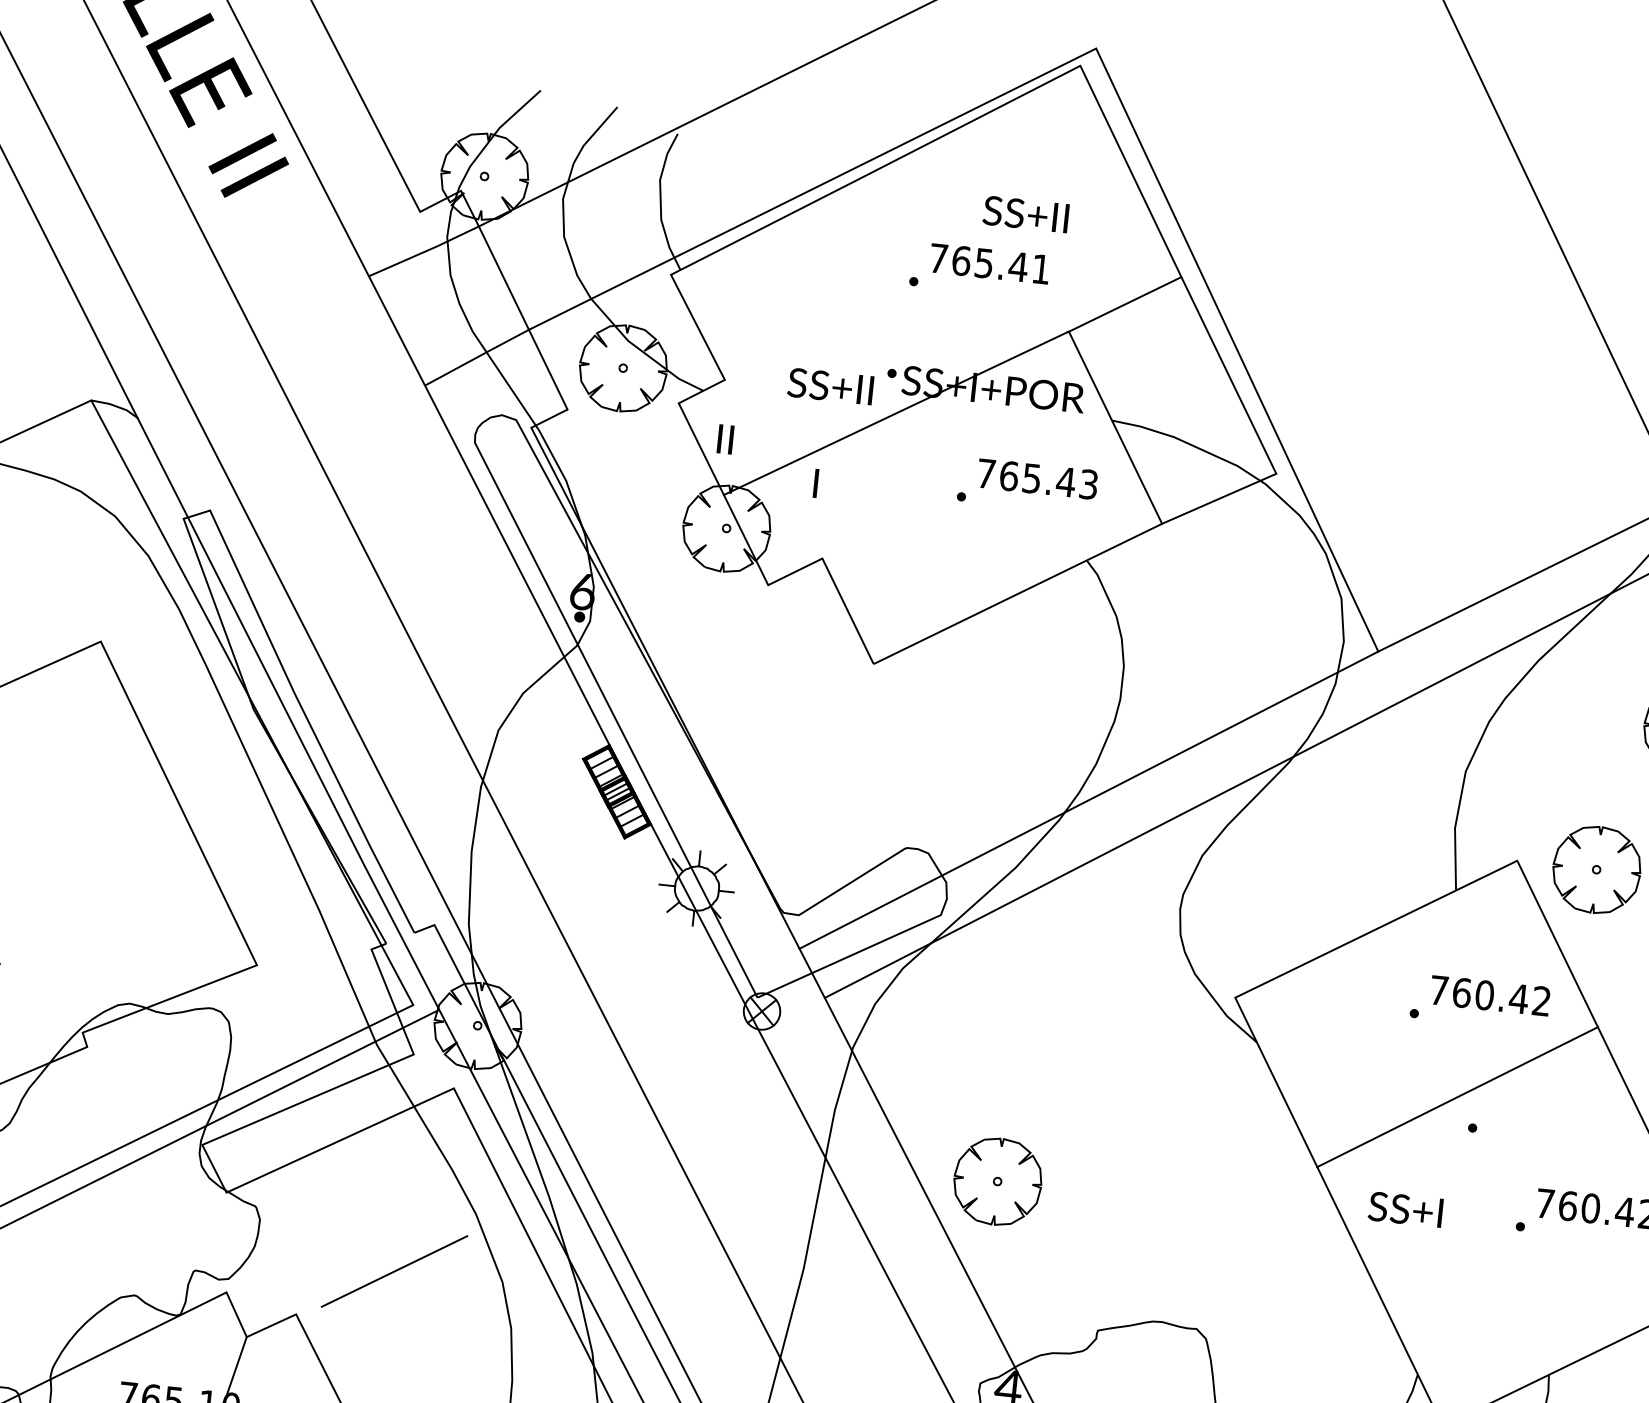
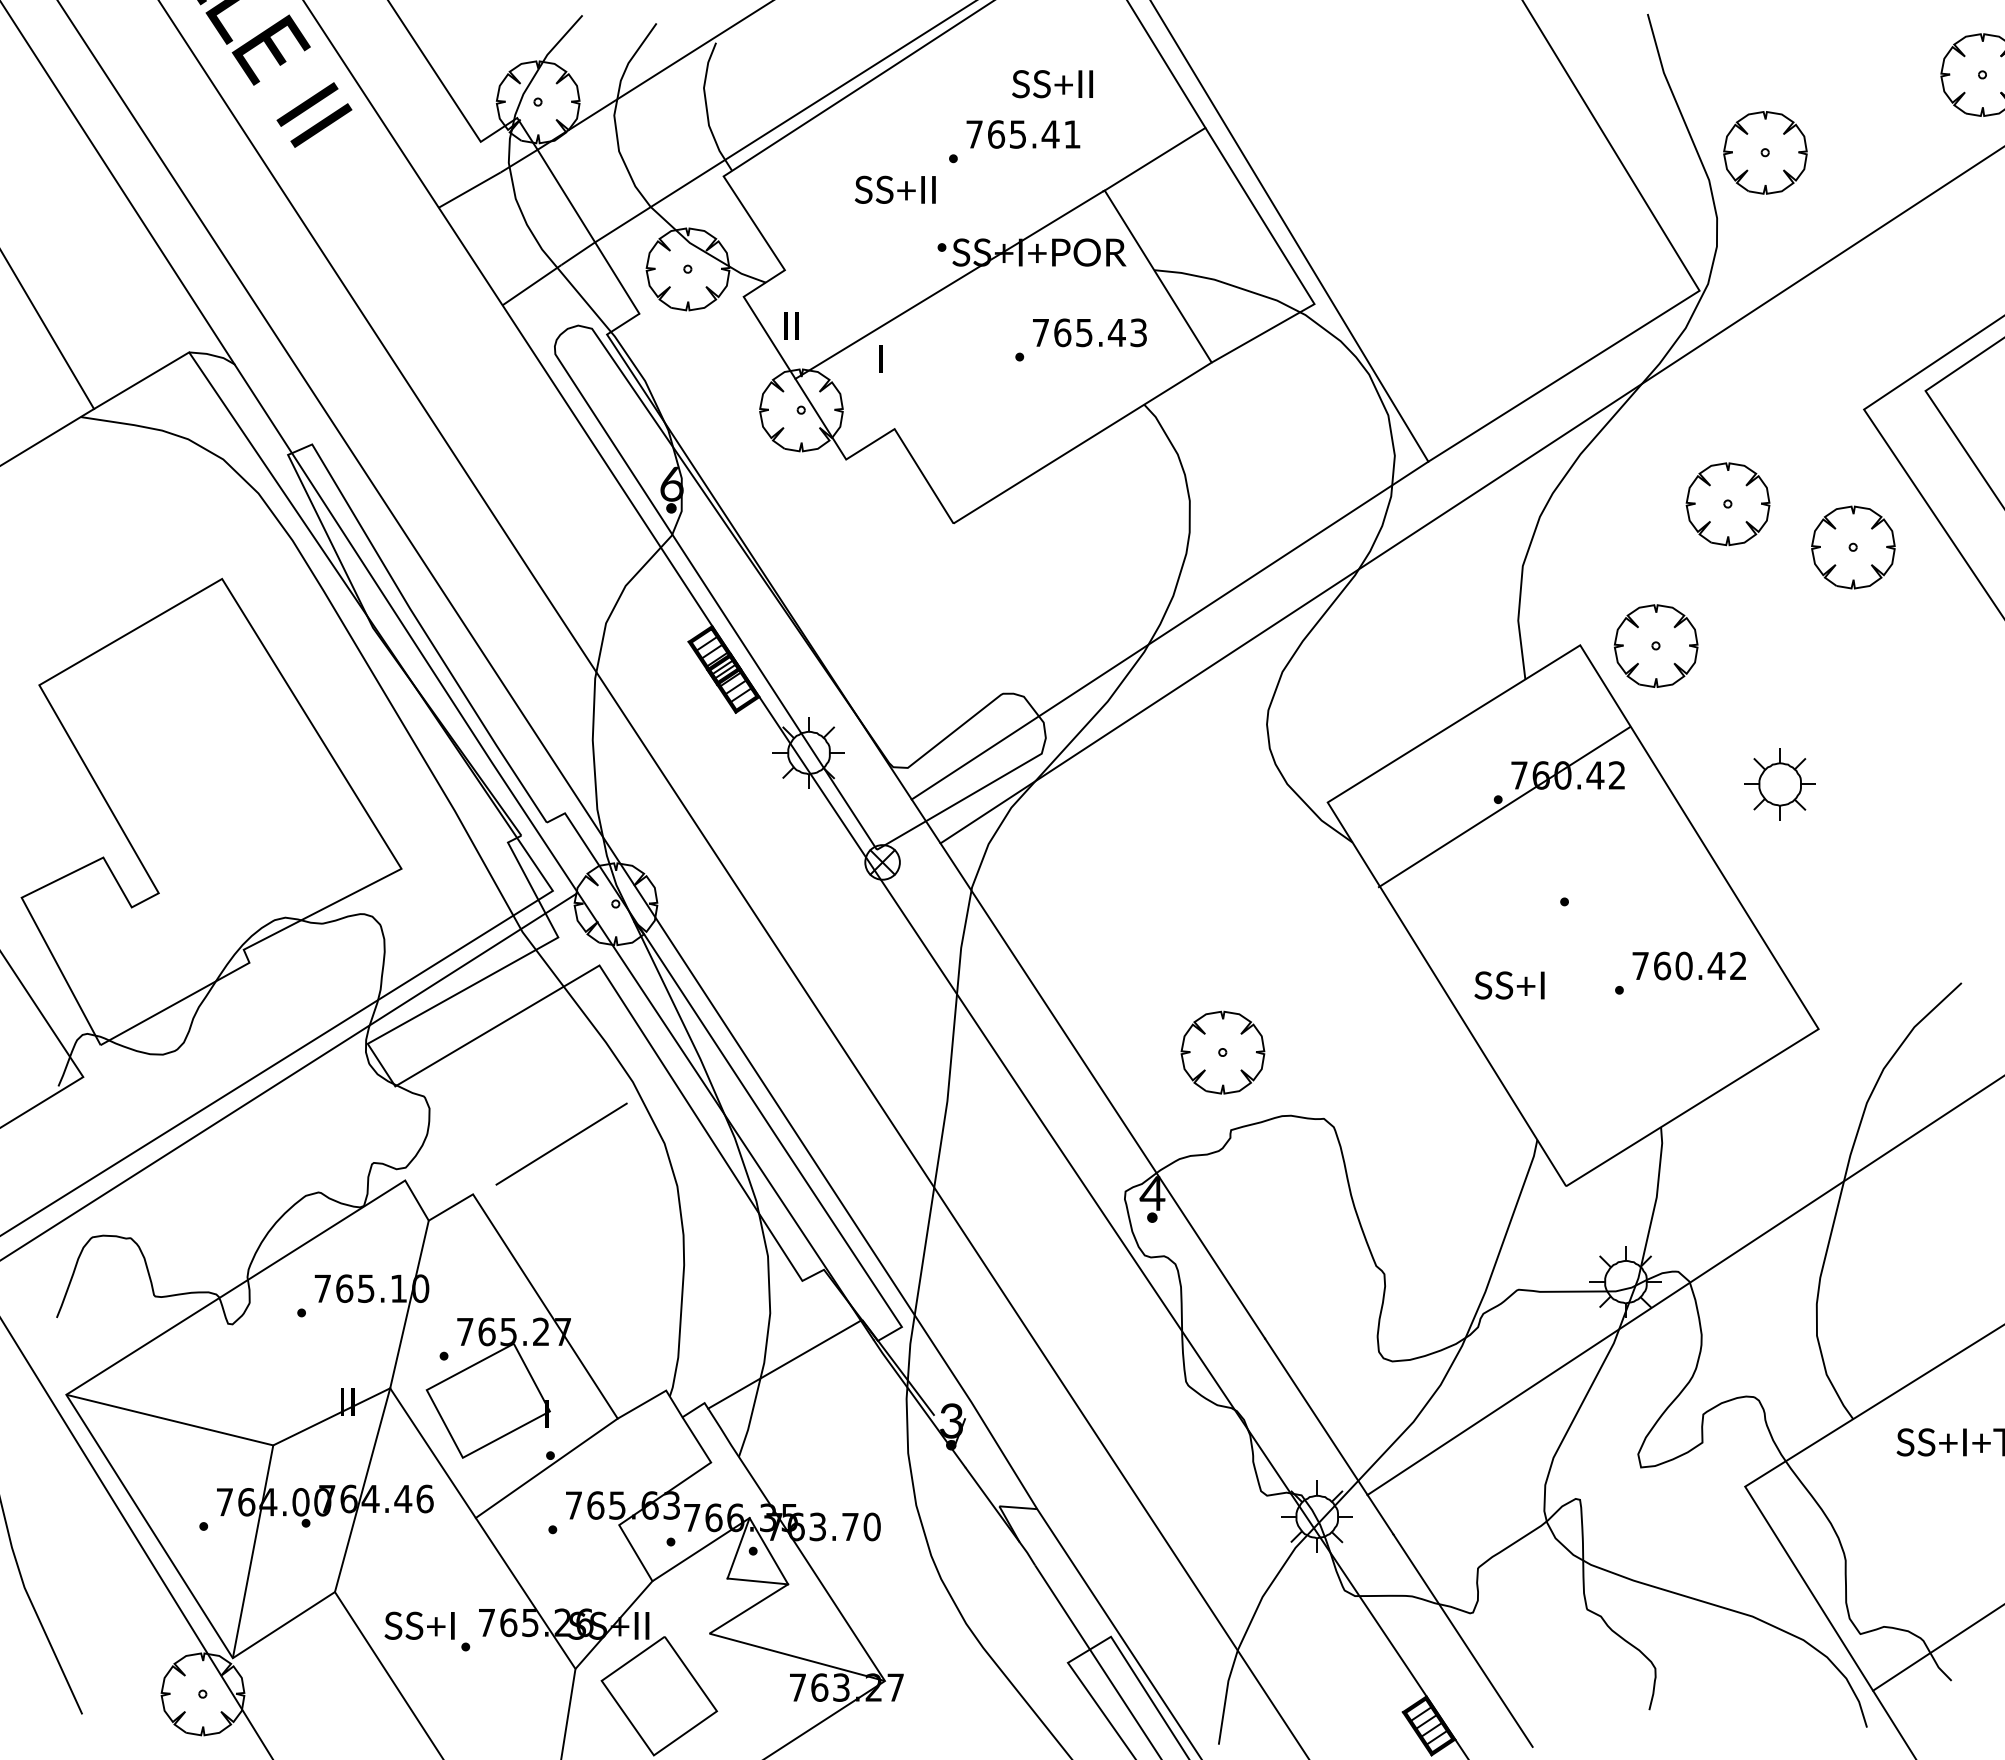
text: (829, 385) -> (894, 189), moved
line: (1456, 1097) -> (1503, 807), moved
part: (997, 1181) -> (1222, 1052), moved

